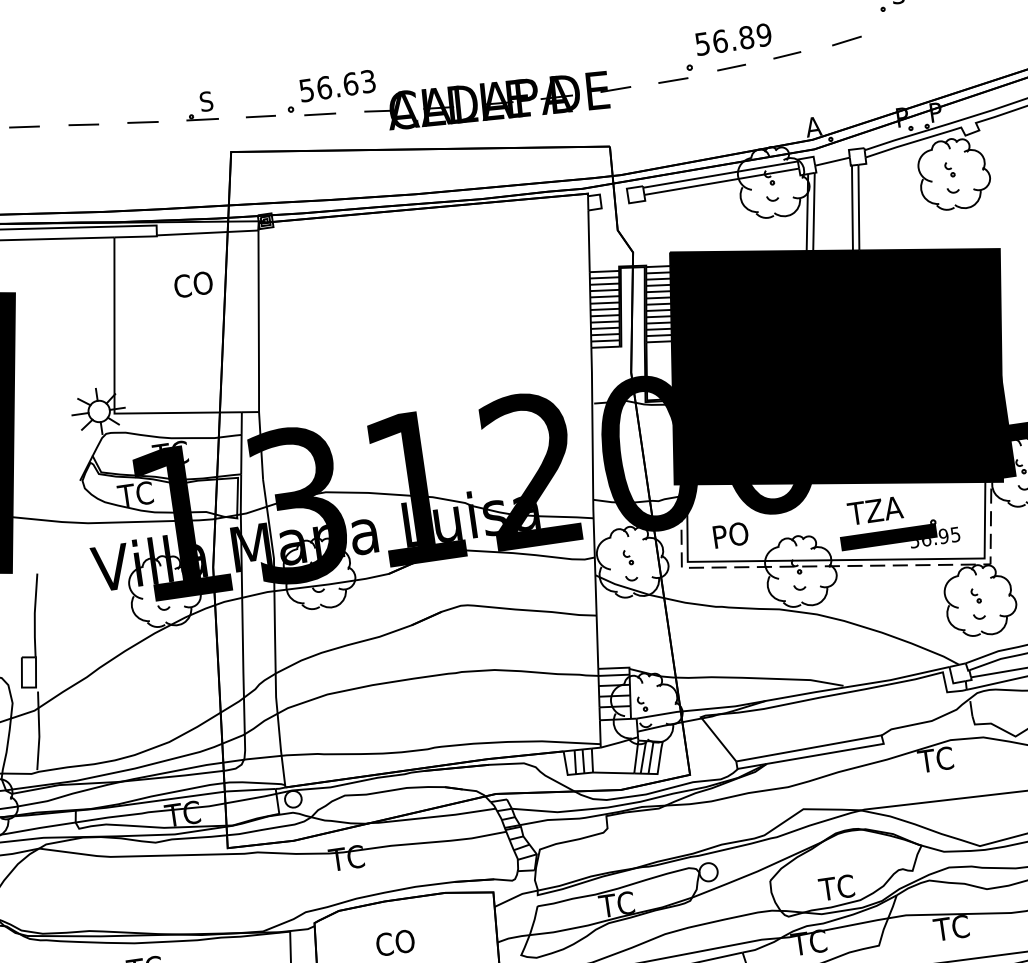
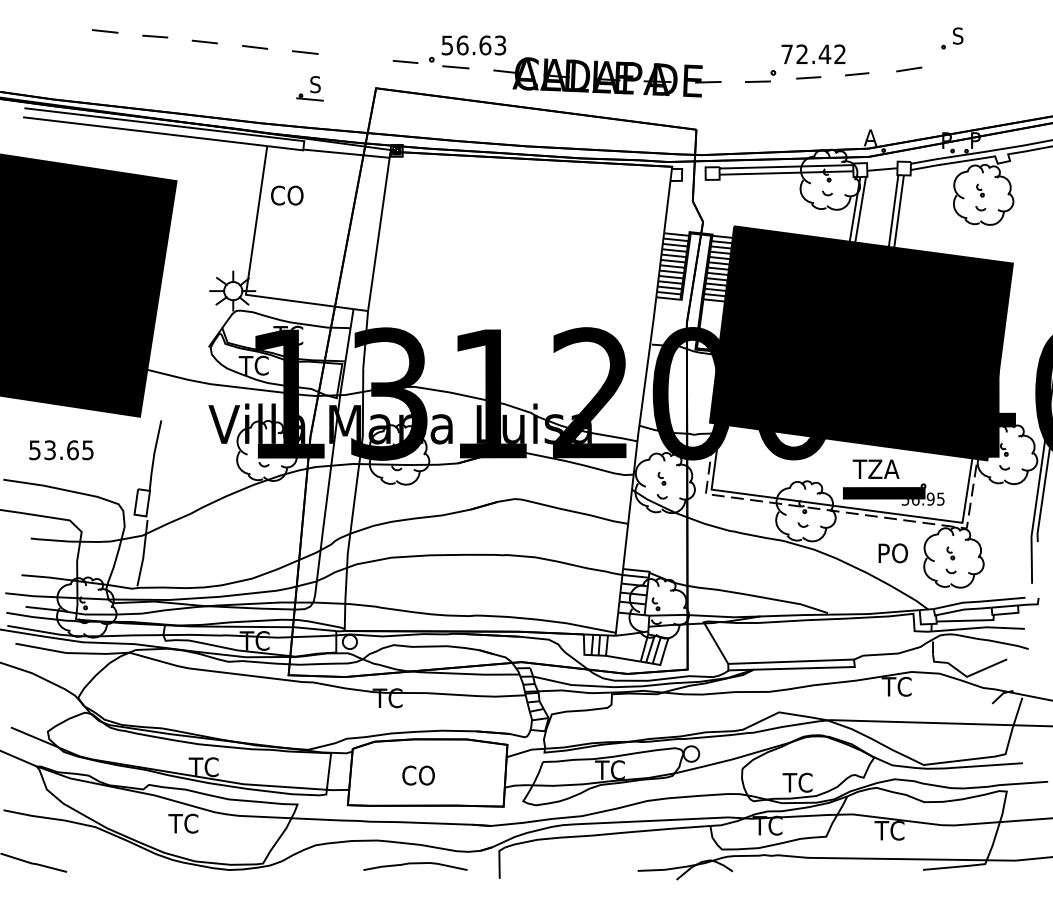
text: (733, 39) -> (813, 54), 56.89 -> 72.42
part: (200, 106) -> (309, 88), moved
text: (193, 284) -> (287, 195), moved
text: (730, 535) -> (892, 553), moved

